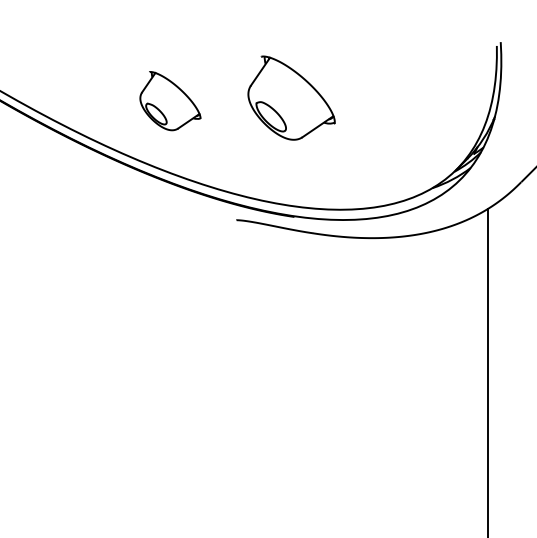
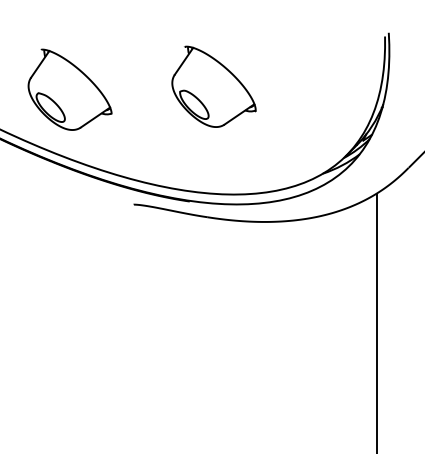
part: (291, 97) -> (213, 86), moved
part: (170, 100) -> (70, 89), size x1.43

